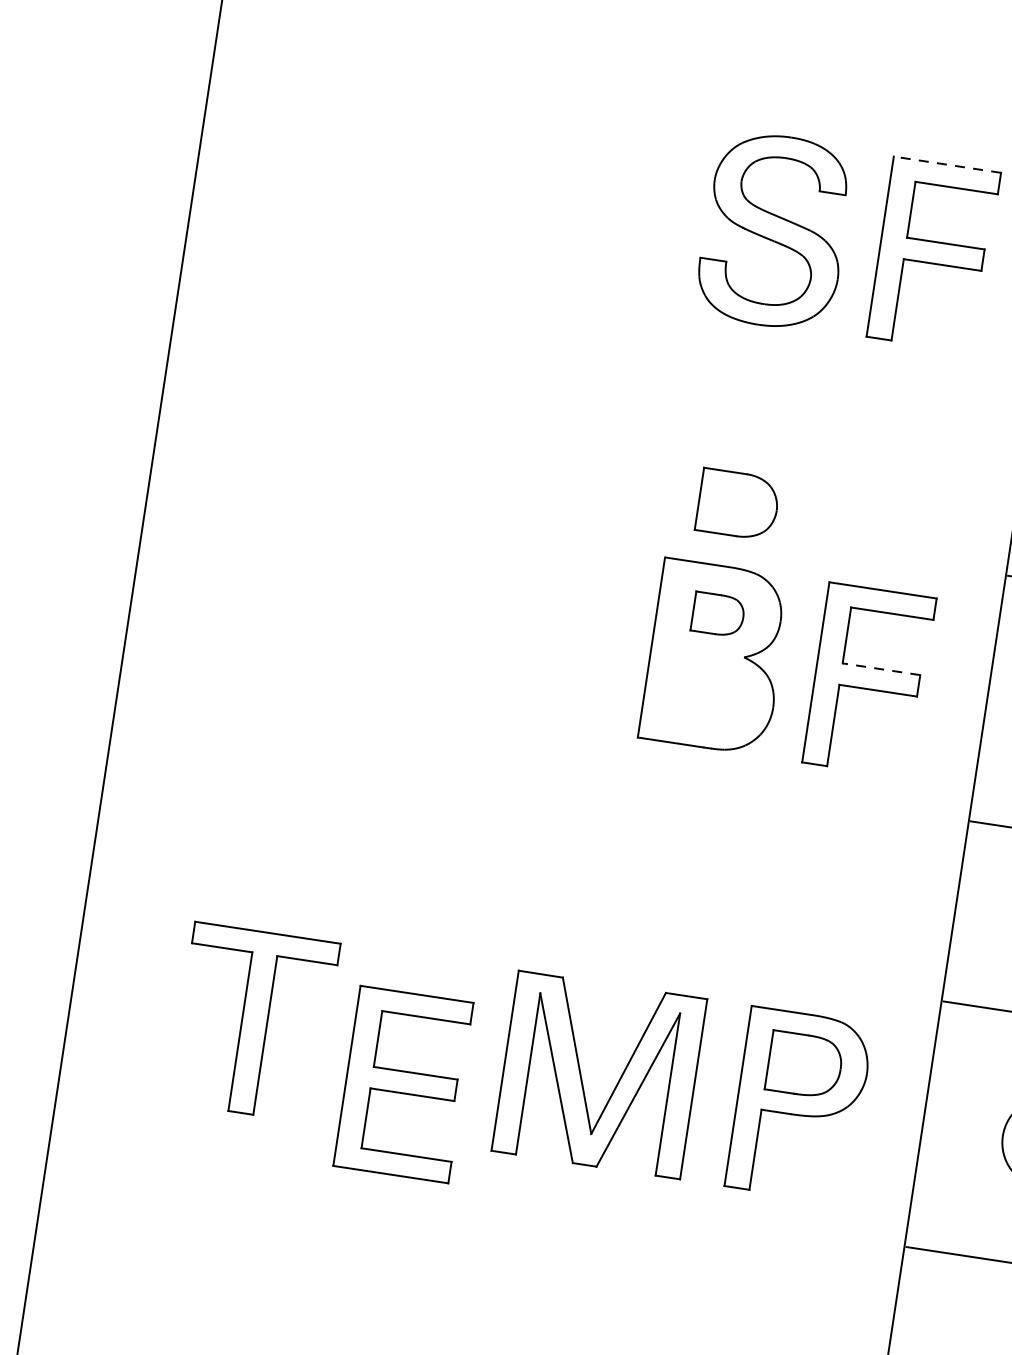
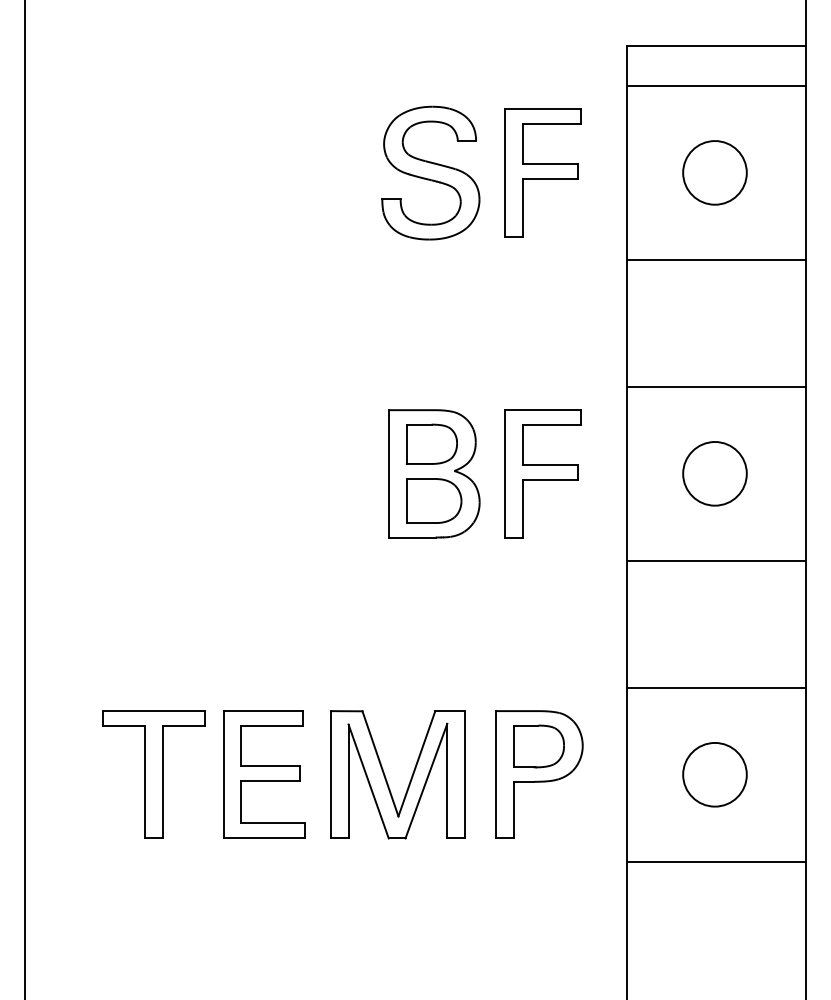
line: (947, 165) -> (543, 109), dashed -> solid
part: (738, 503) -> (434, 500), moved
part: (717, 613) -> (431, 443), size x1.43
line: (880, 668) -> (549, 464), dashed -> solid
part: (404, 1084) -> (264, 774), moved

